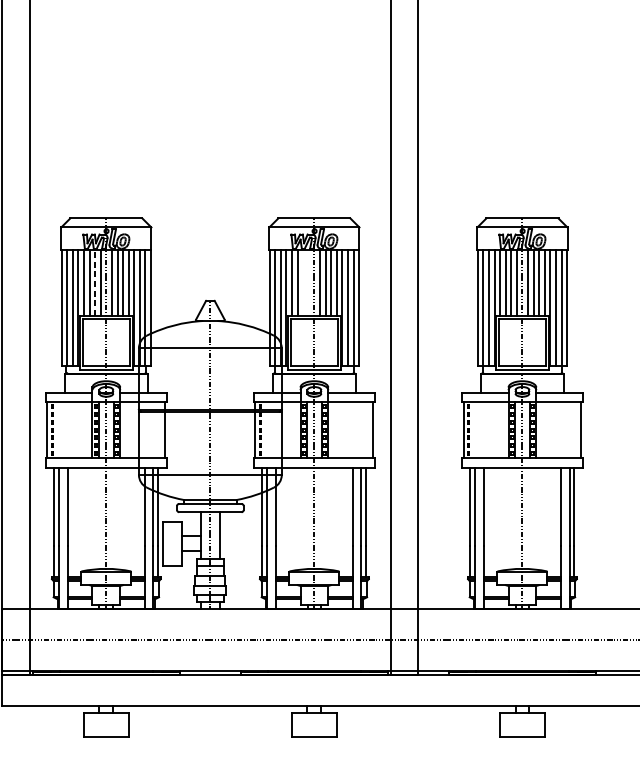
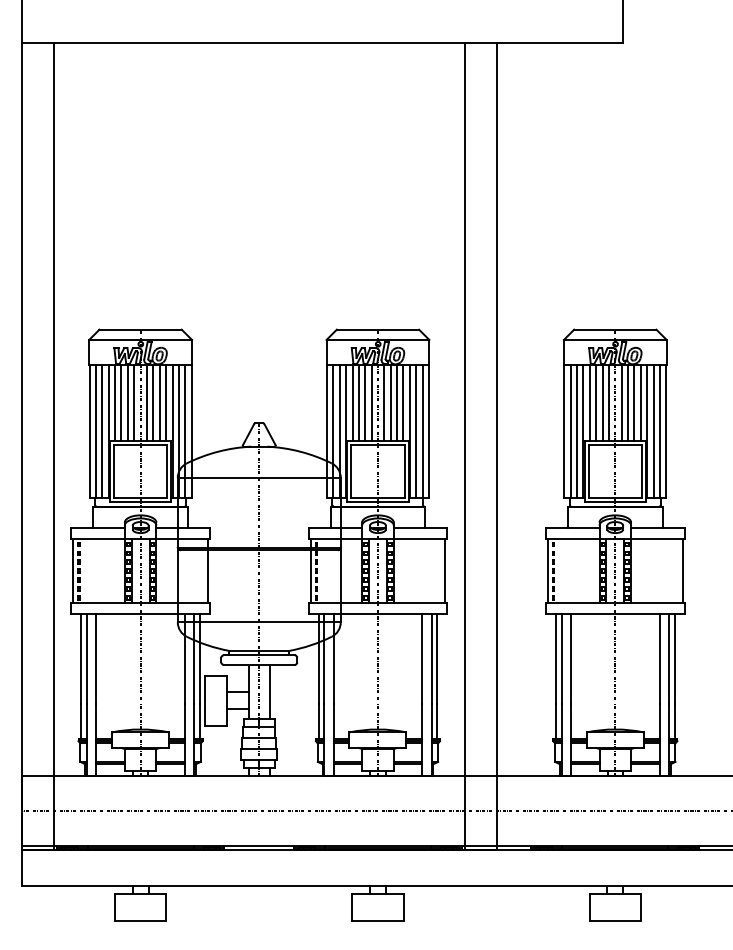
line: (303, 282) -> (365, 402), added
line: (308, 282) -> (371, 402), added
line: (94, 283) -> (127, 403), dashed -> solid

